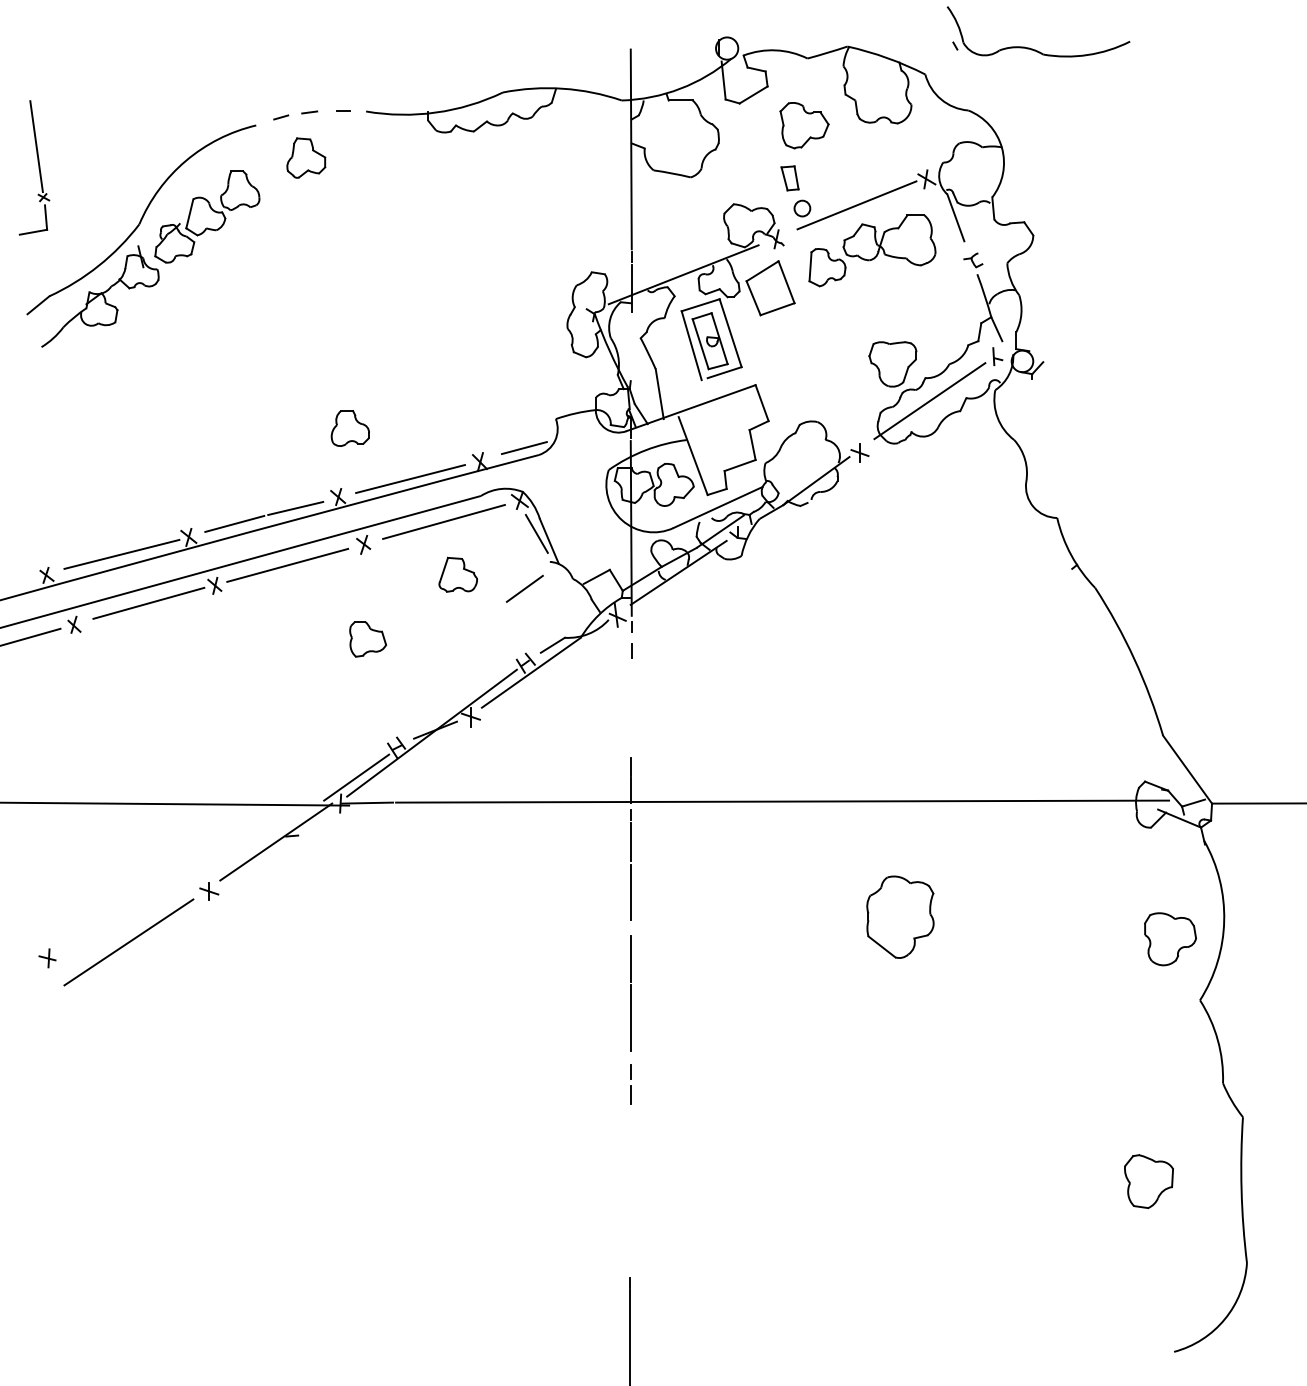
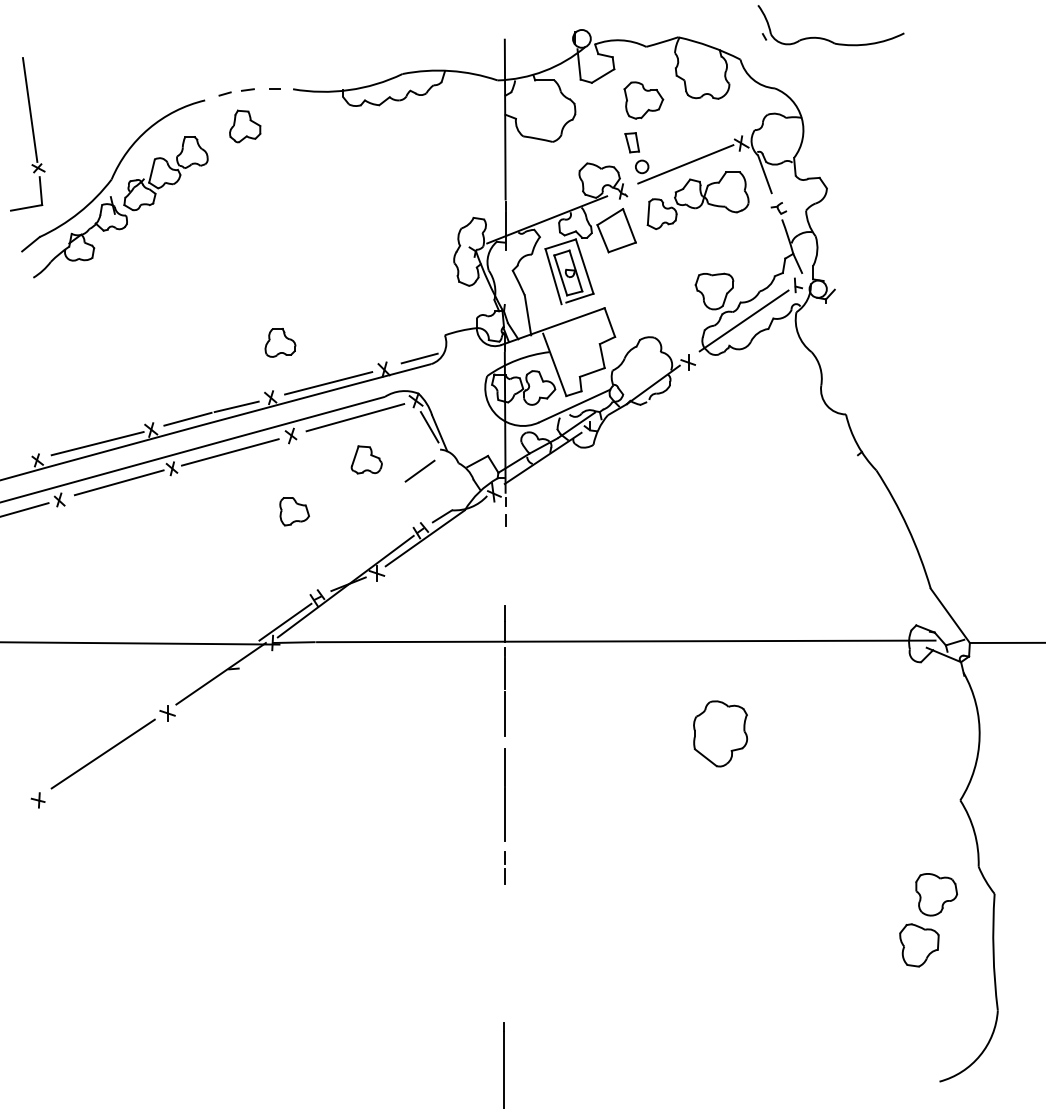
part: (34, 167) -> (27, 134), size x1.43
part: (1170, 939) -> (936, 894), moved
part: (47, 958) -> (38, 800), moved

